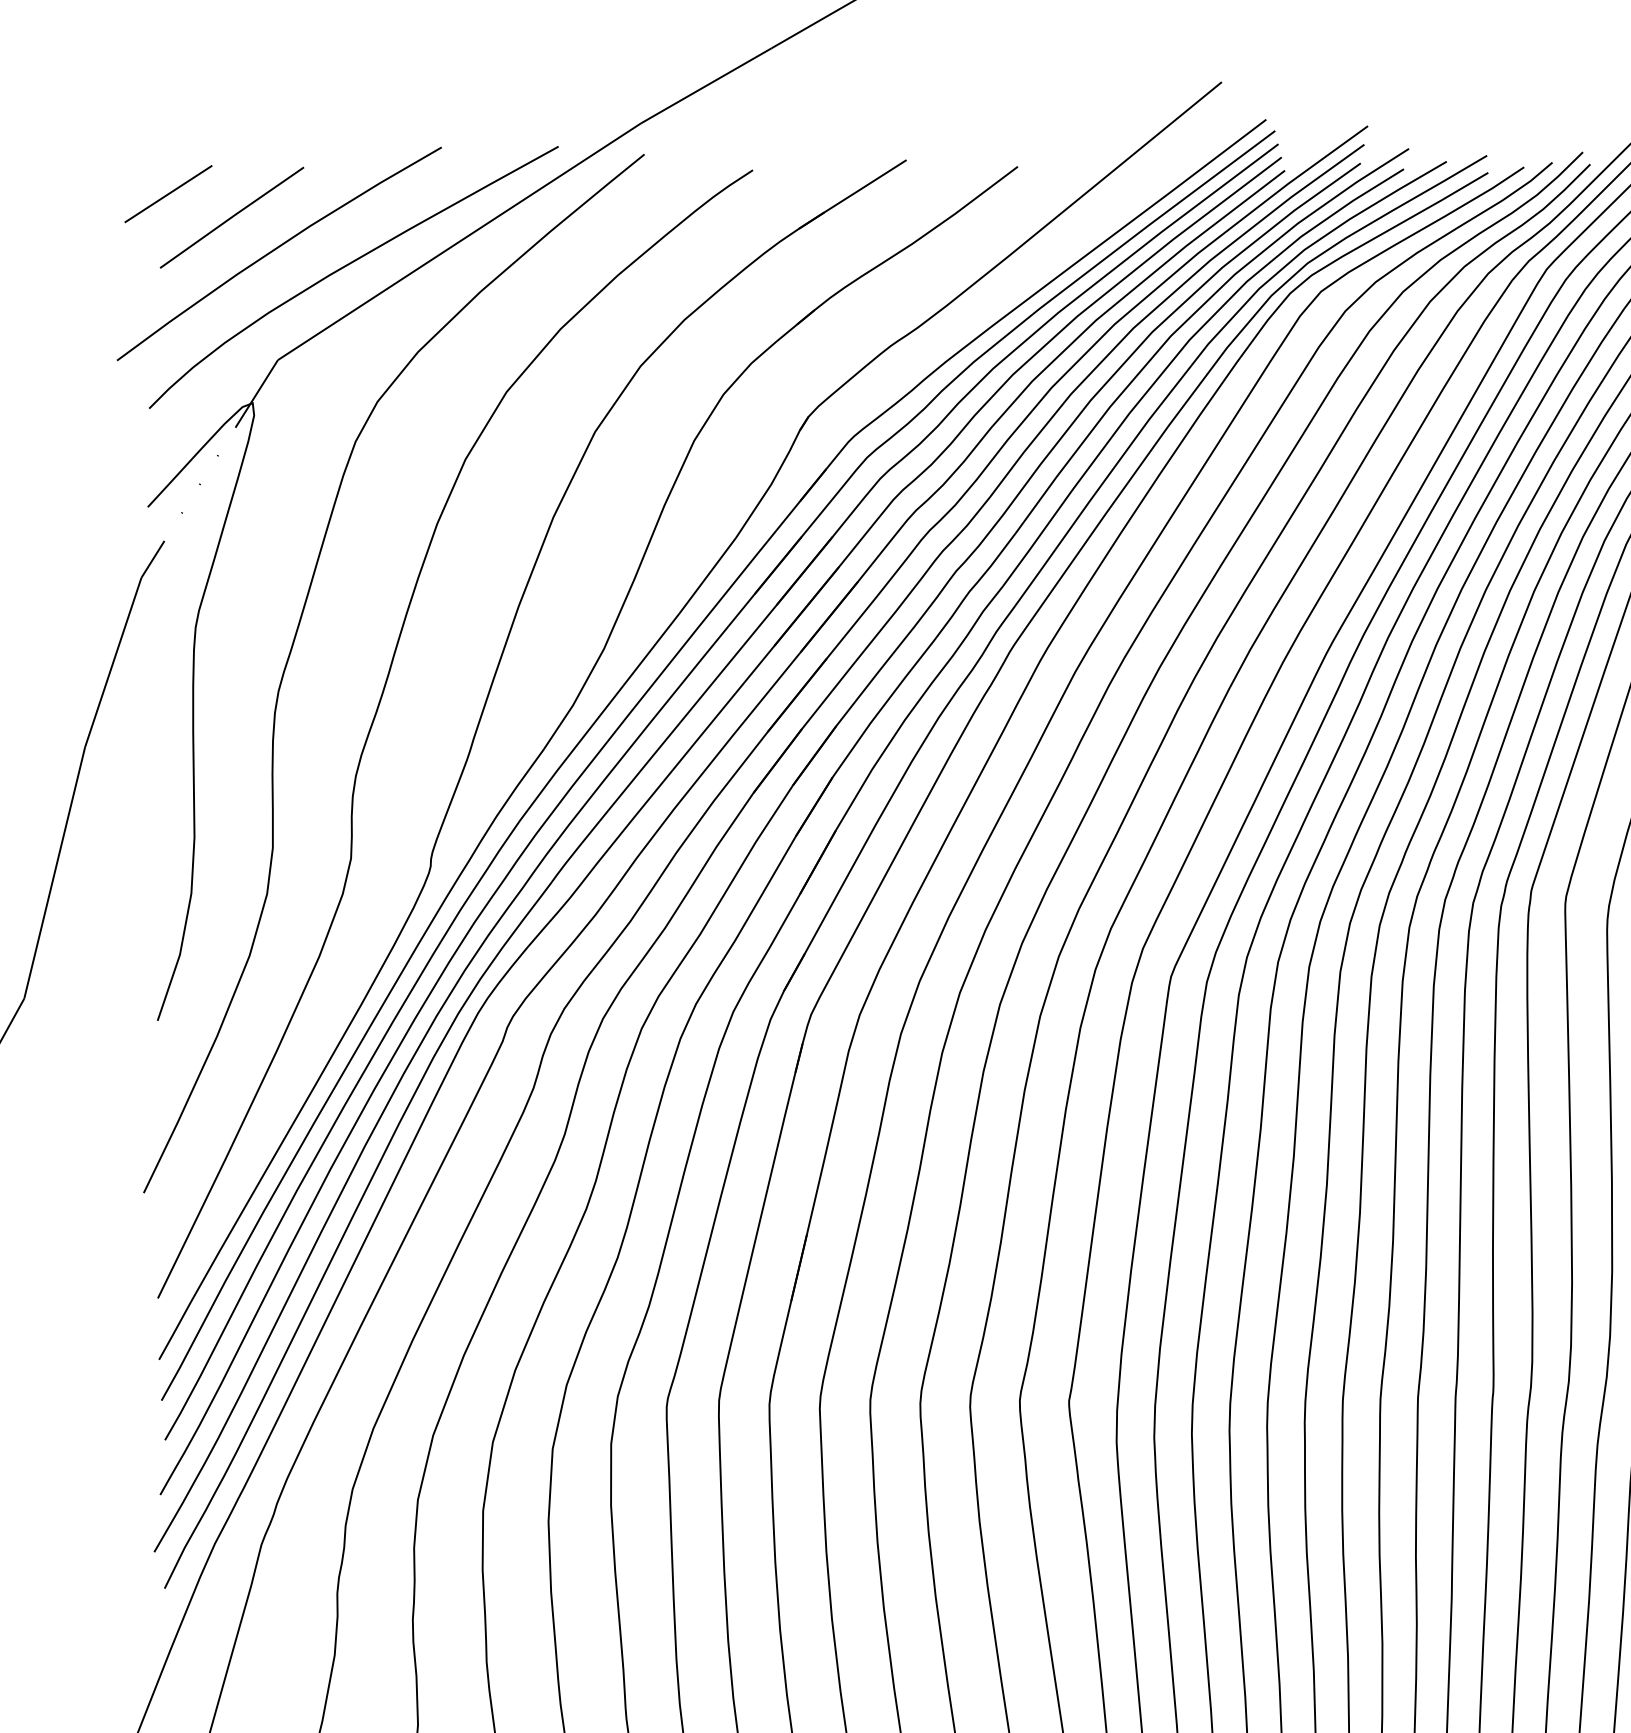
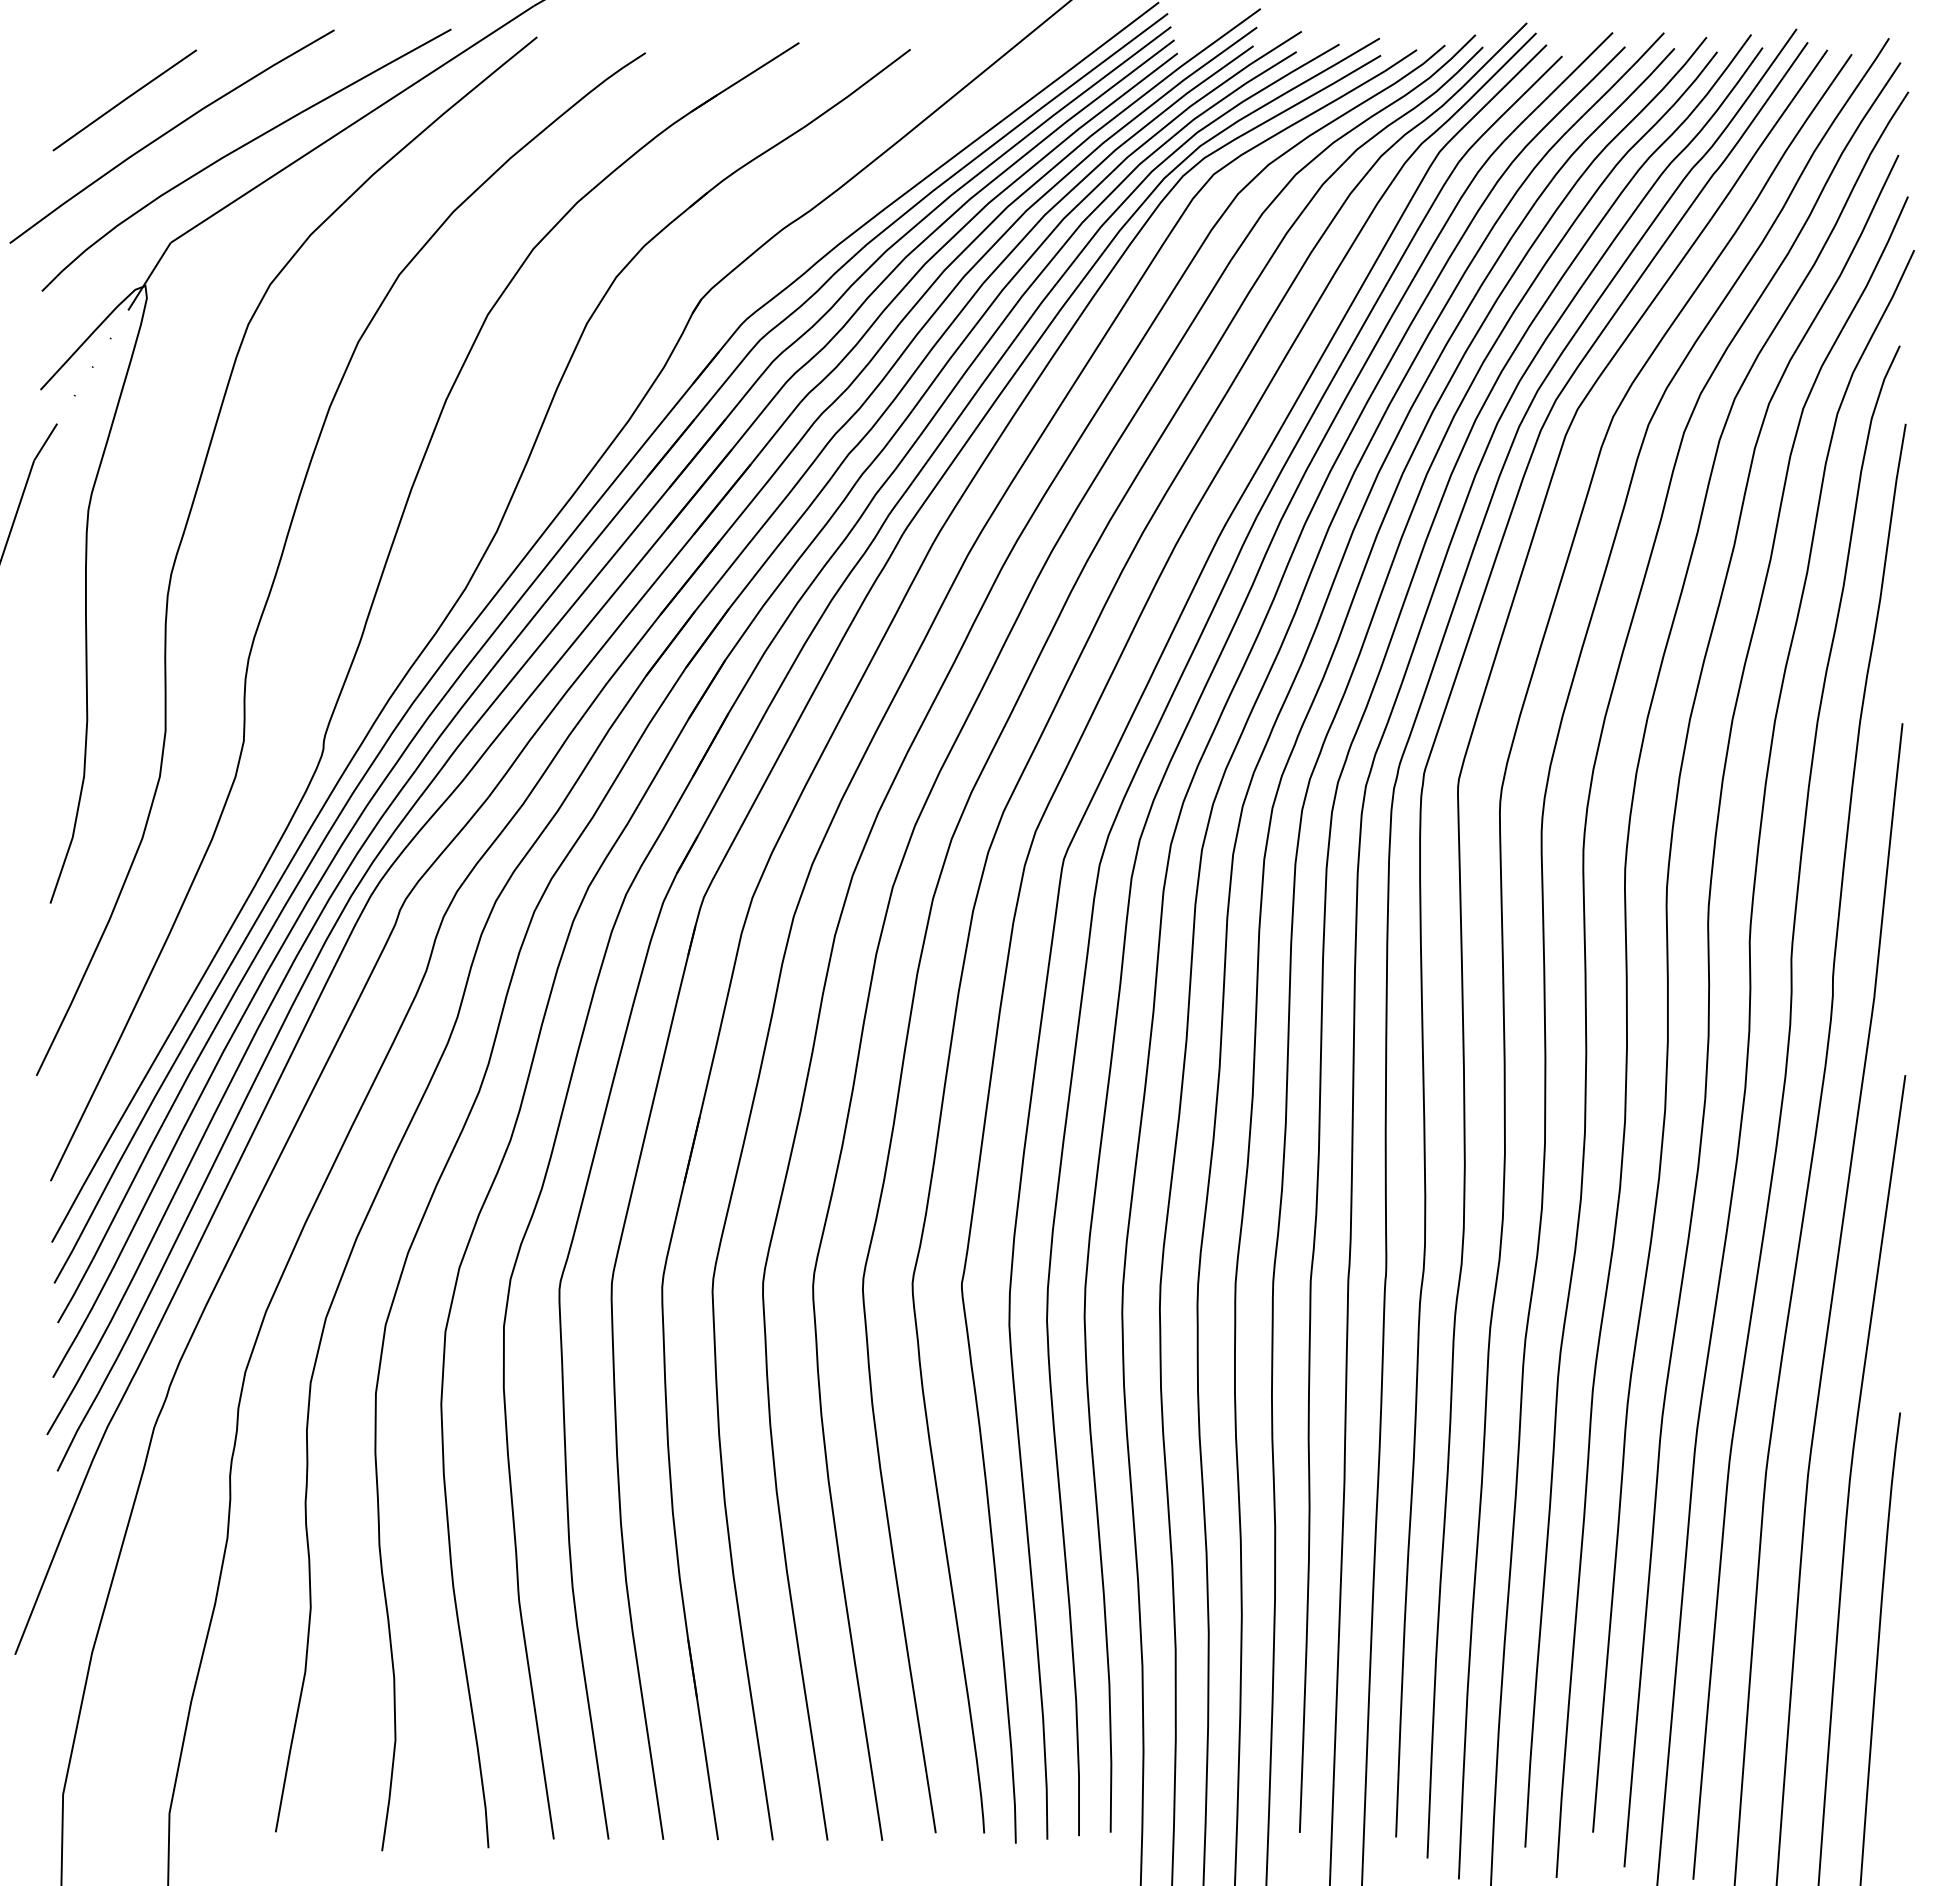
line: (168, 193) -> (61, 76), removed

